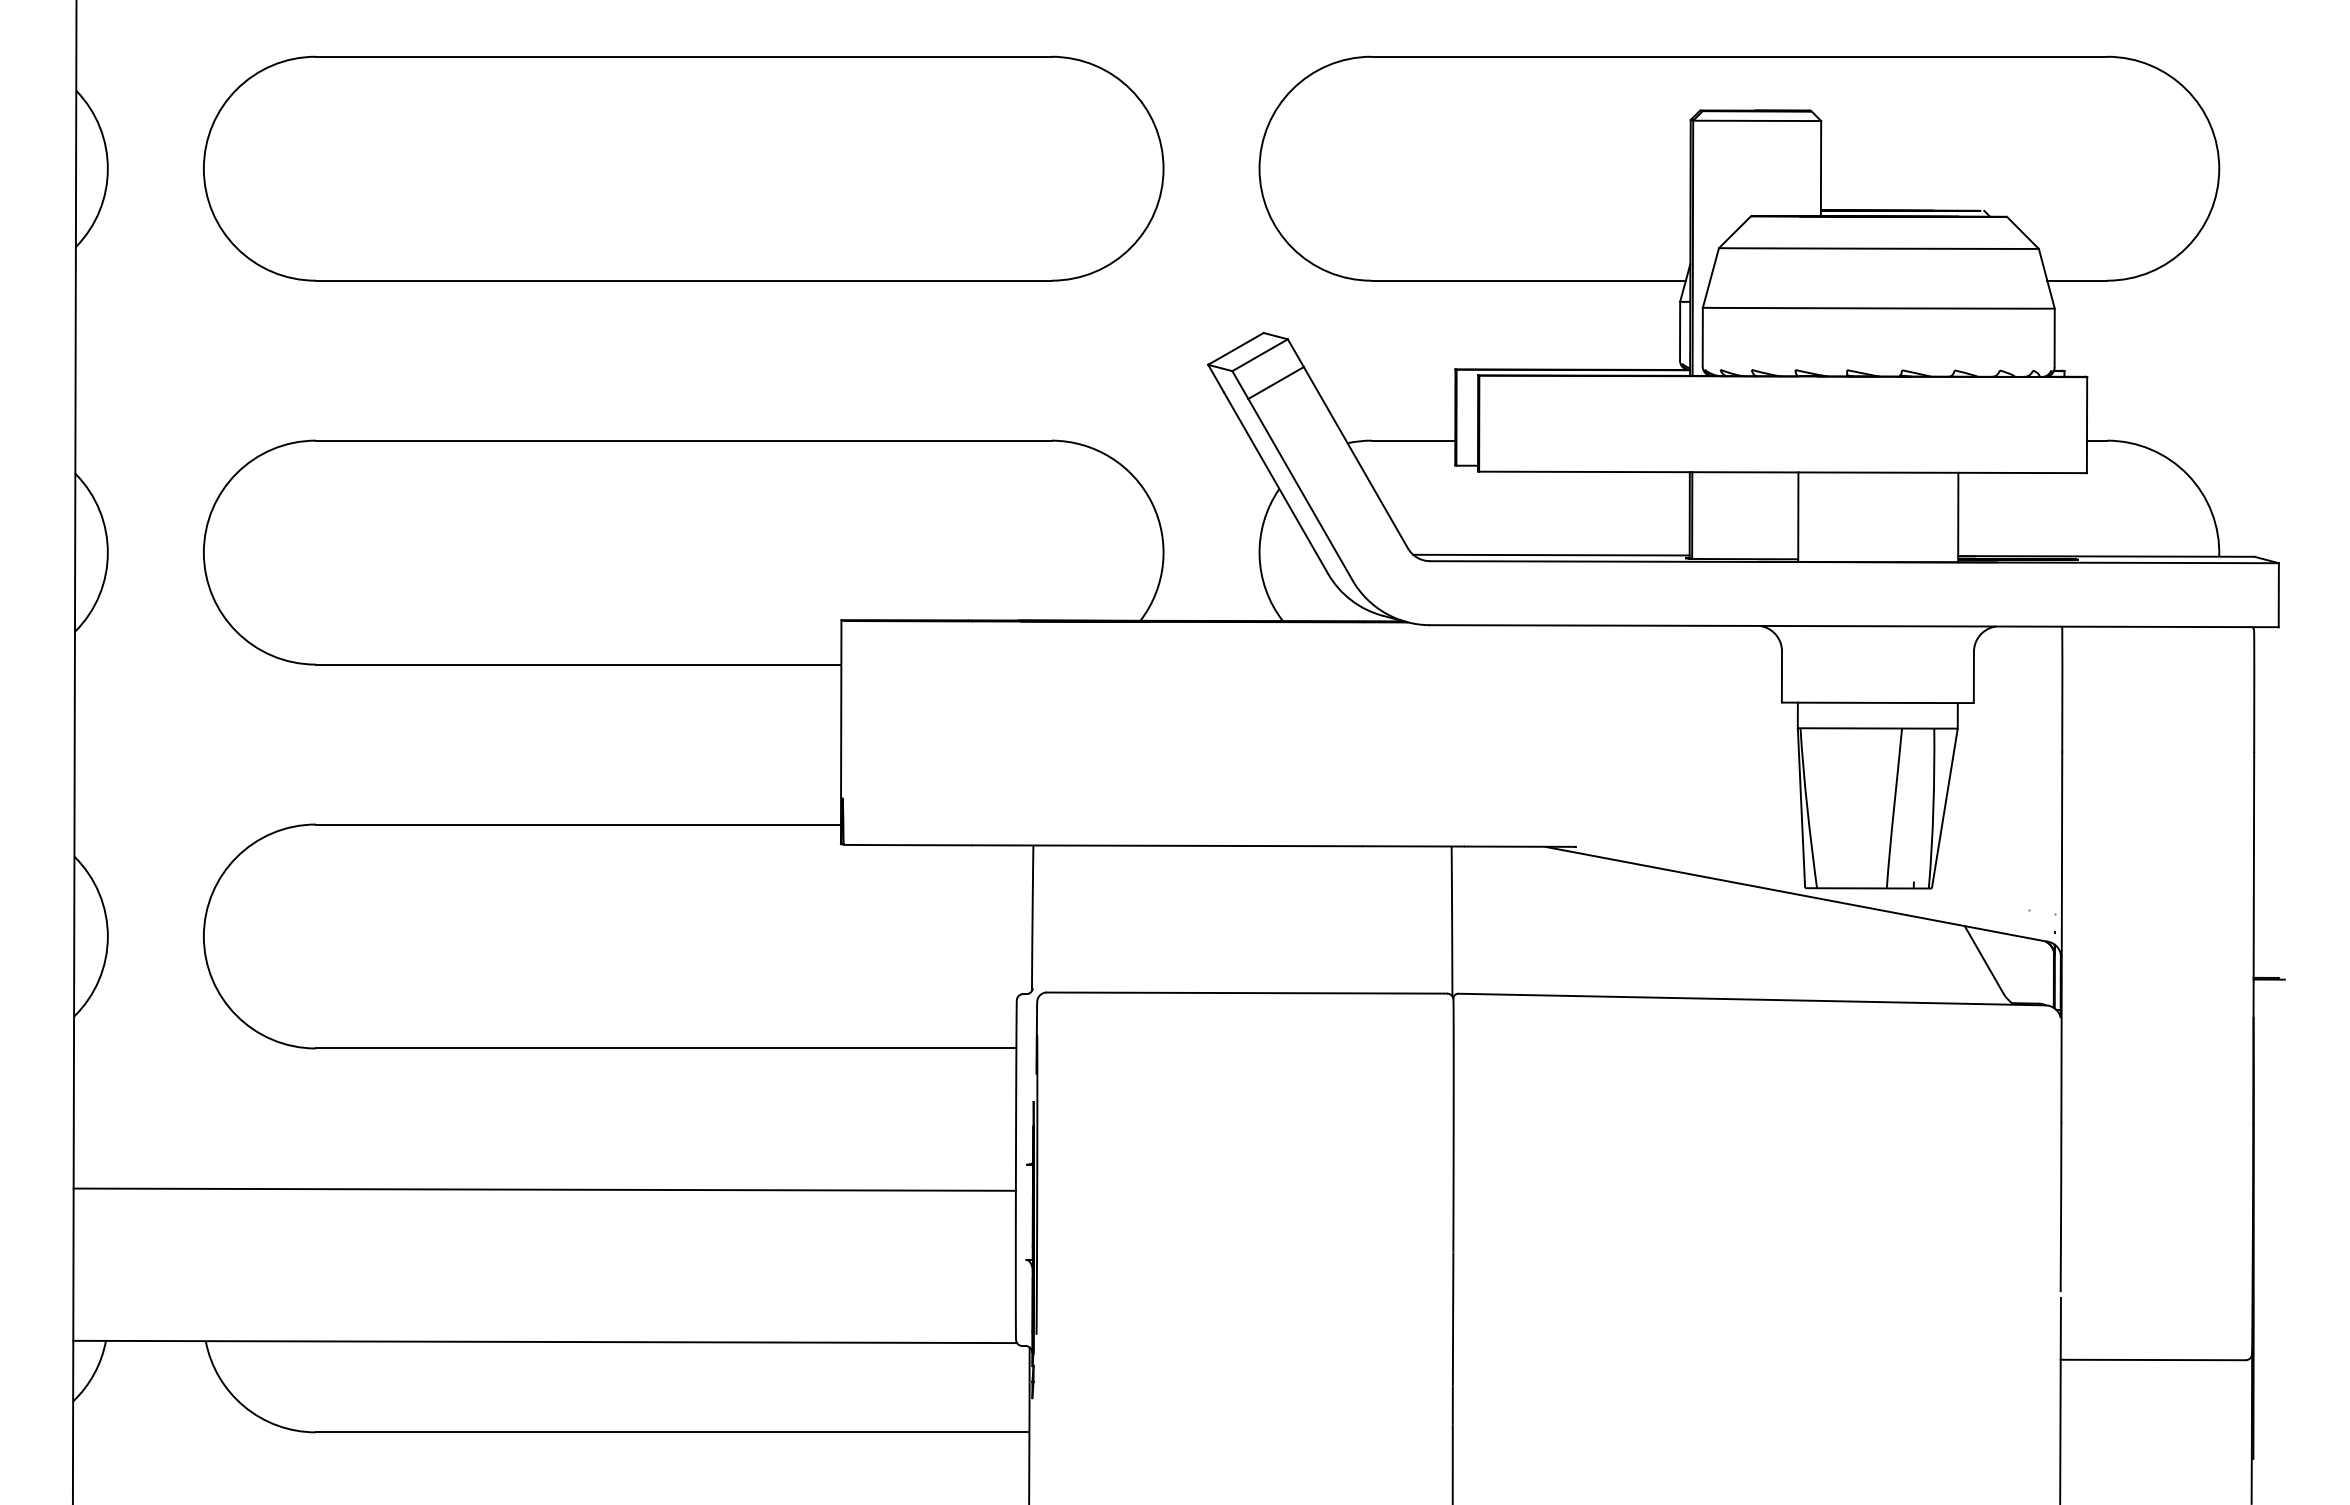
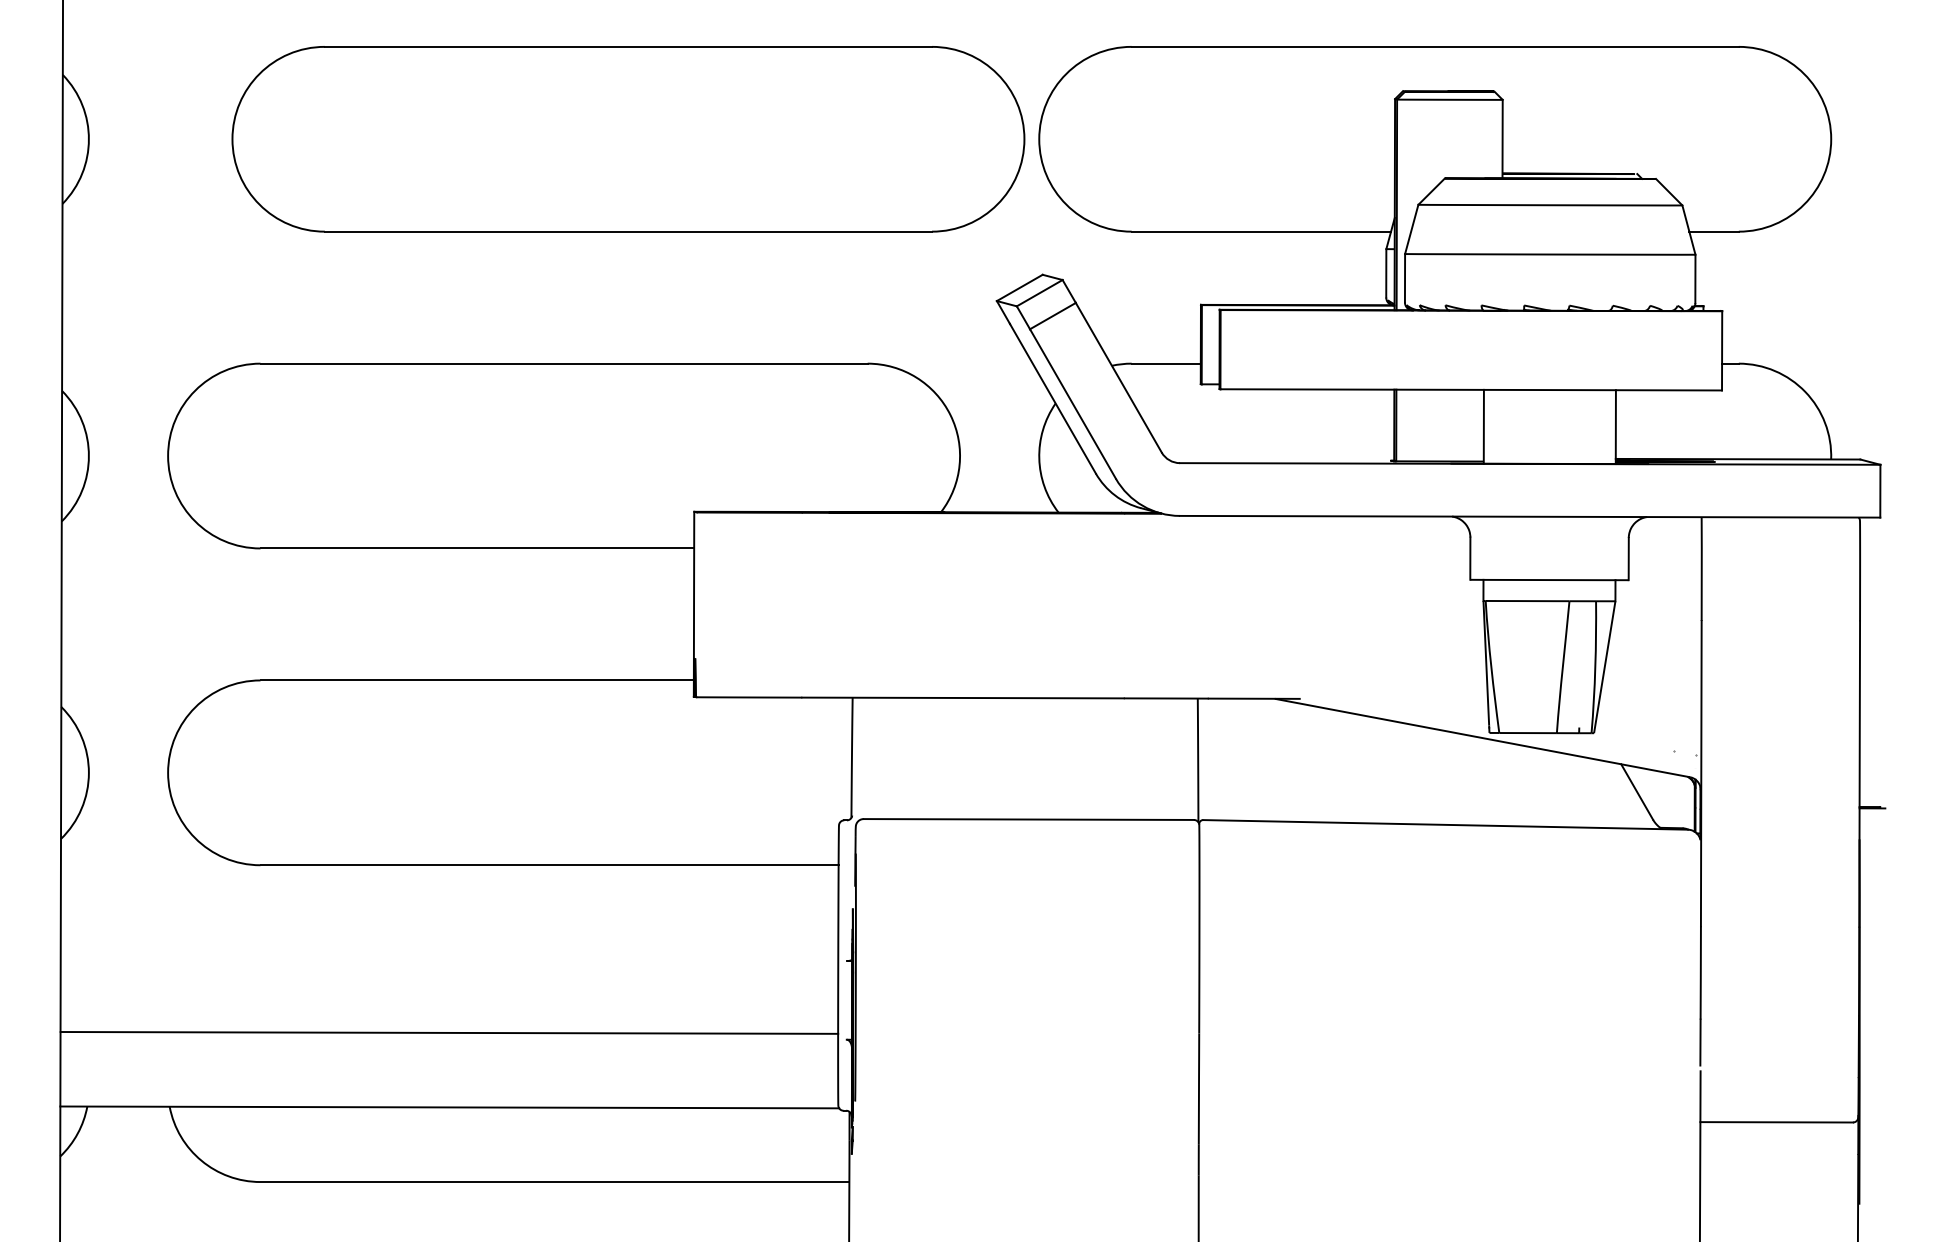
part: (683, 168) -> (628, 139), moved
line: (1551, 554) -> (1280, 457), removed
line: (544, 1189) -> (449, 1032), moved

